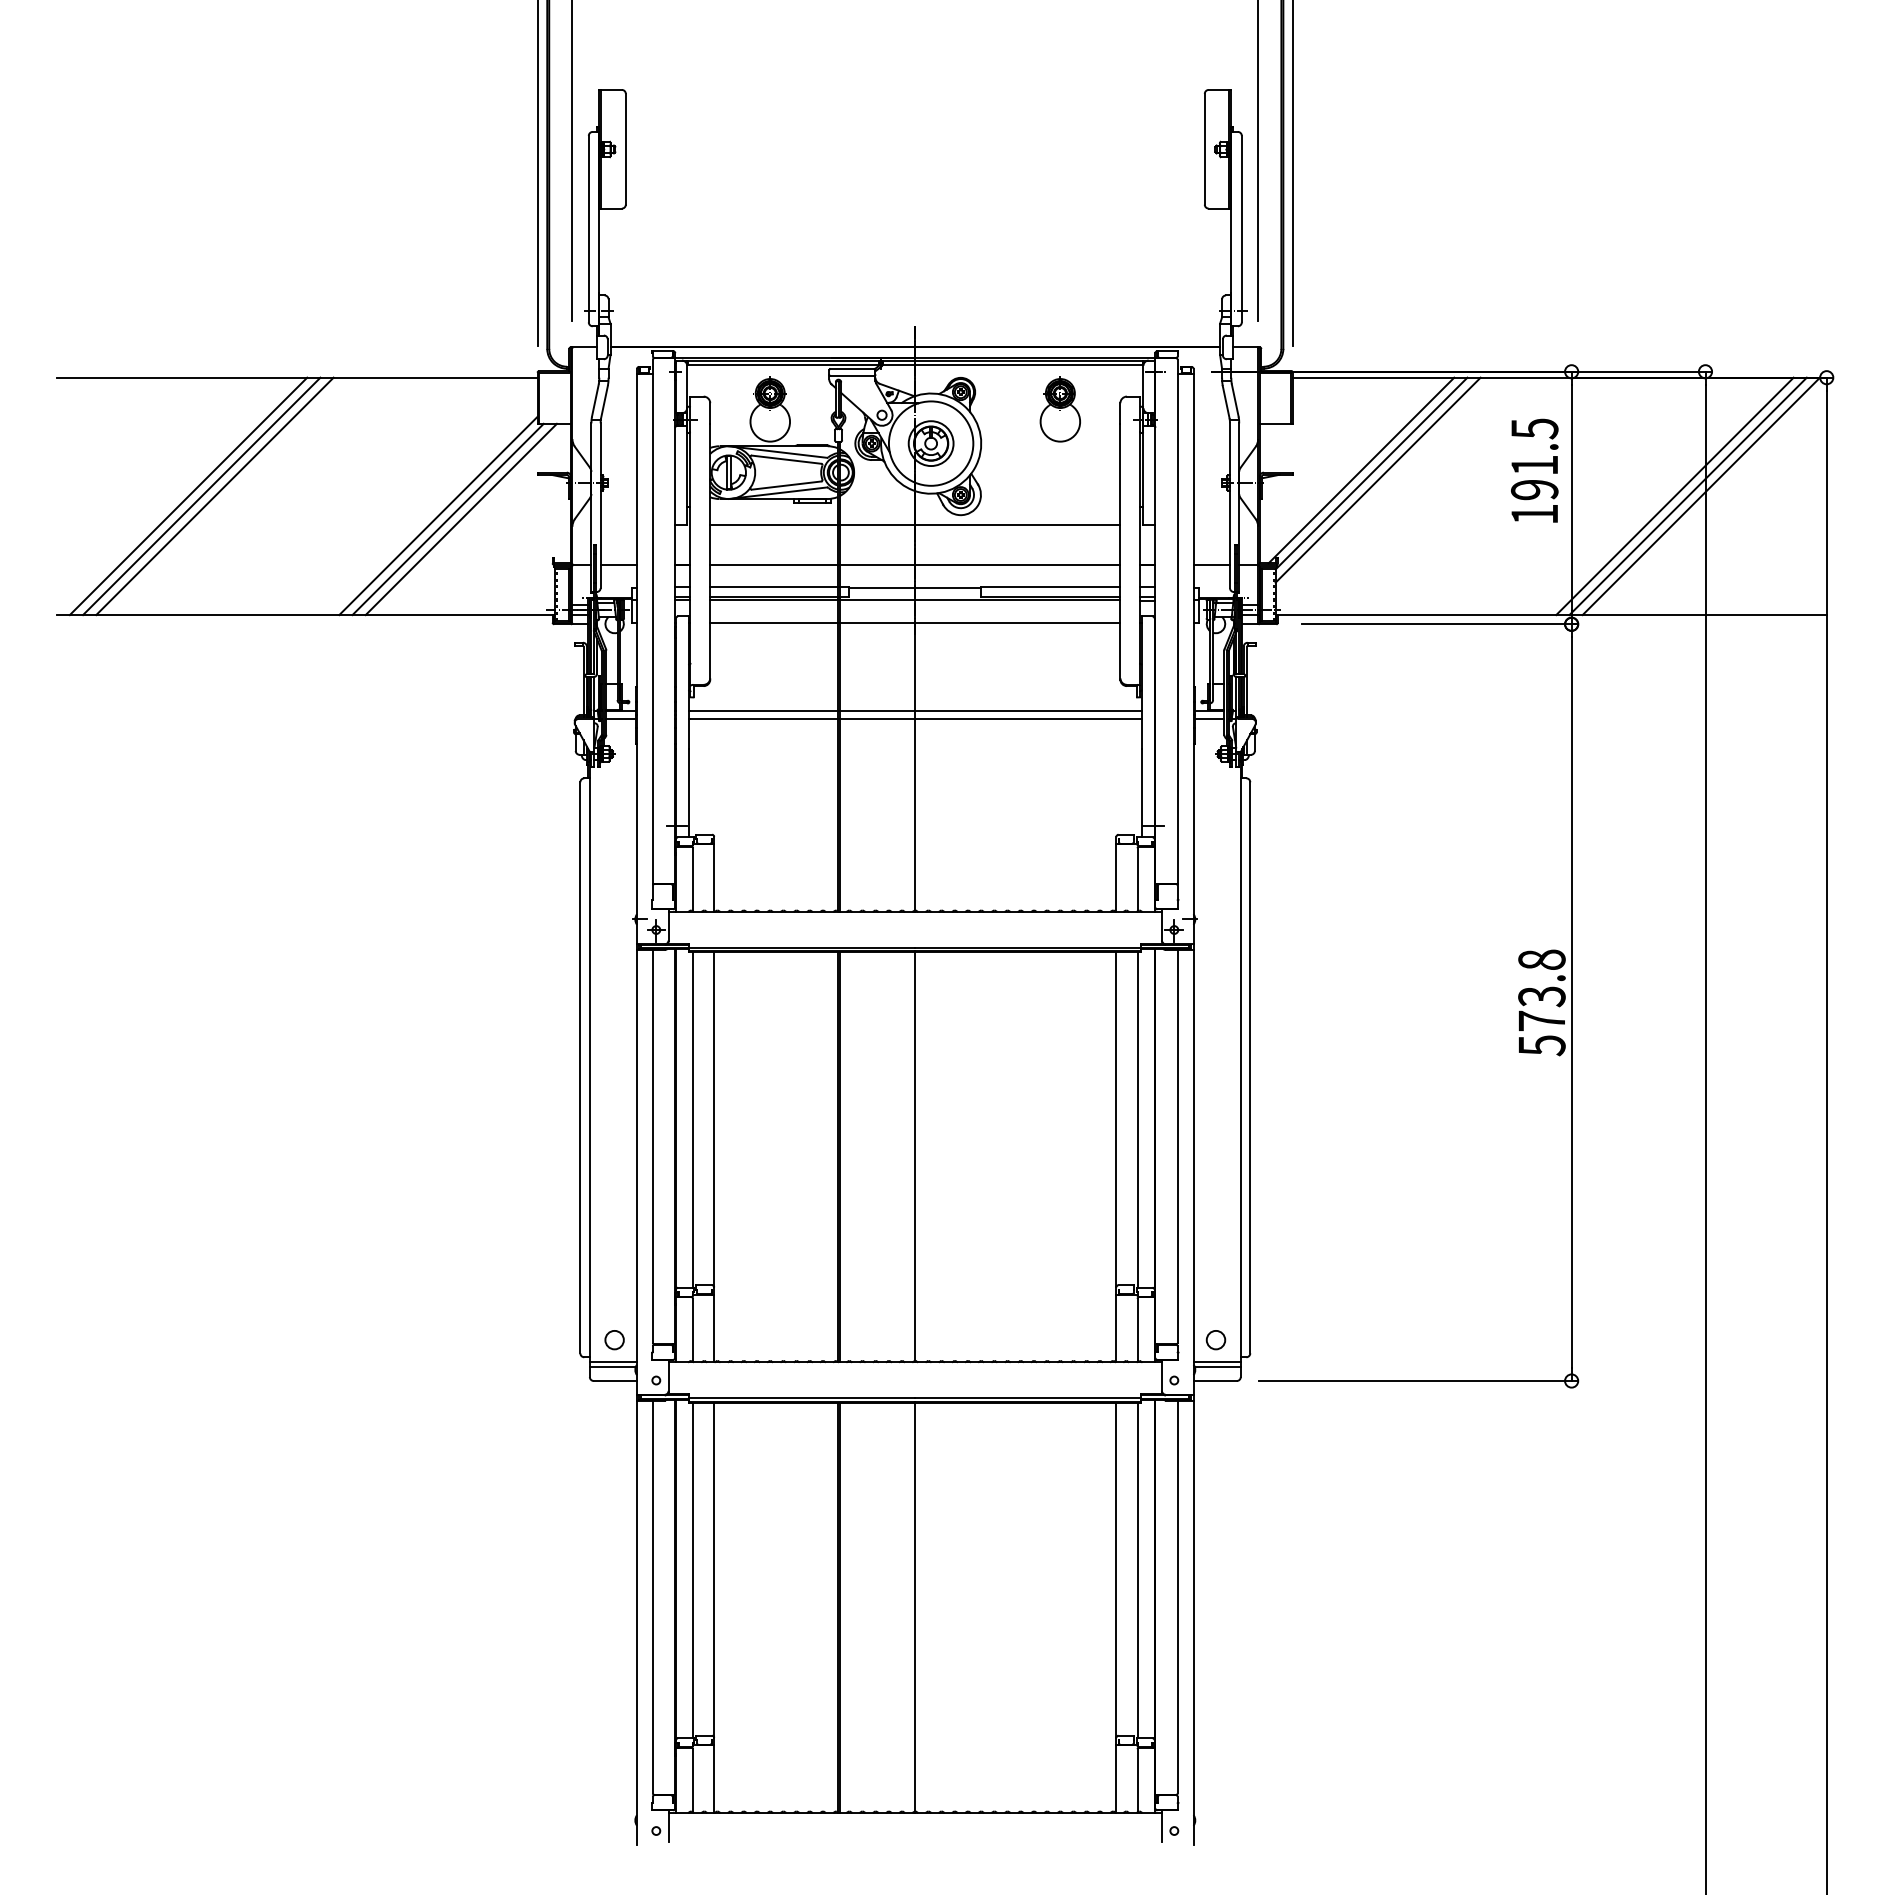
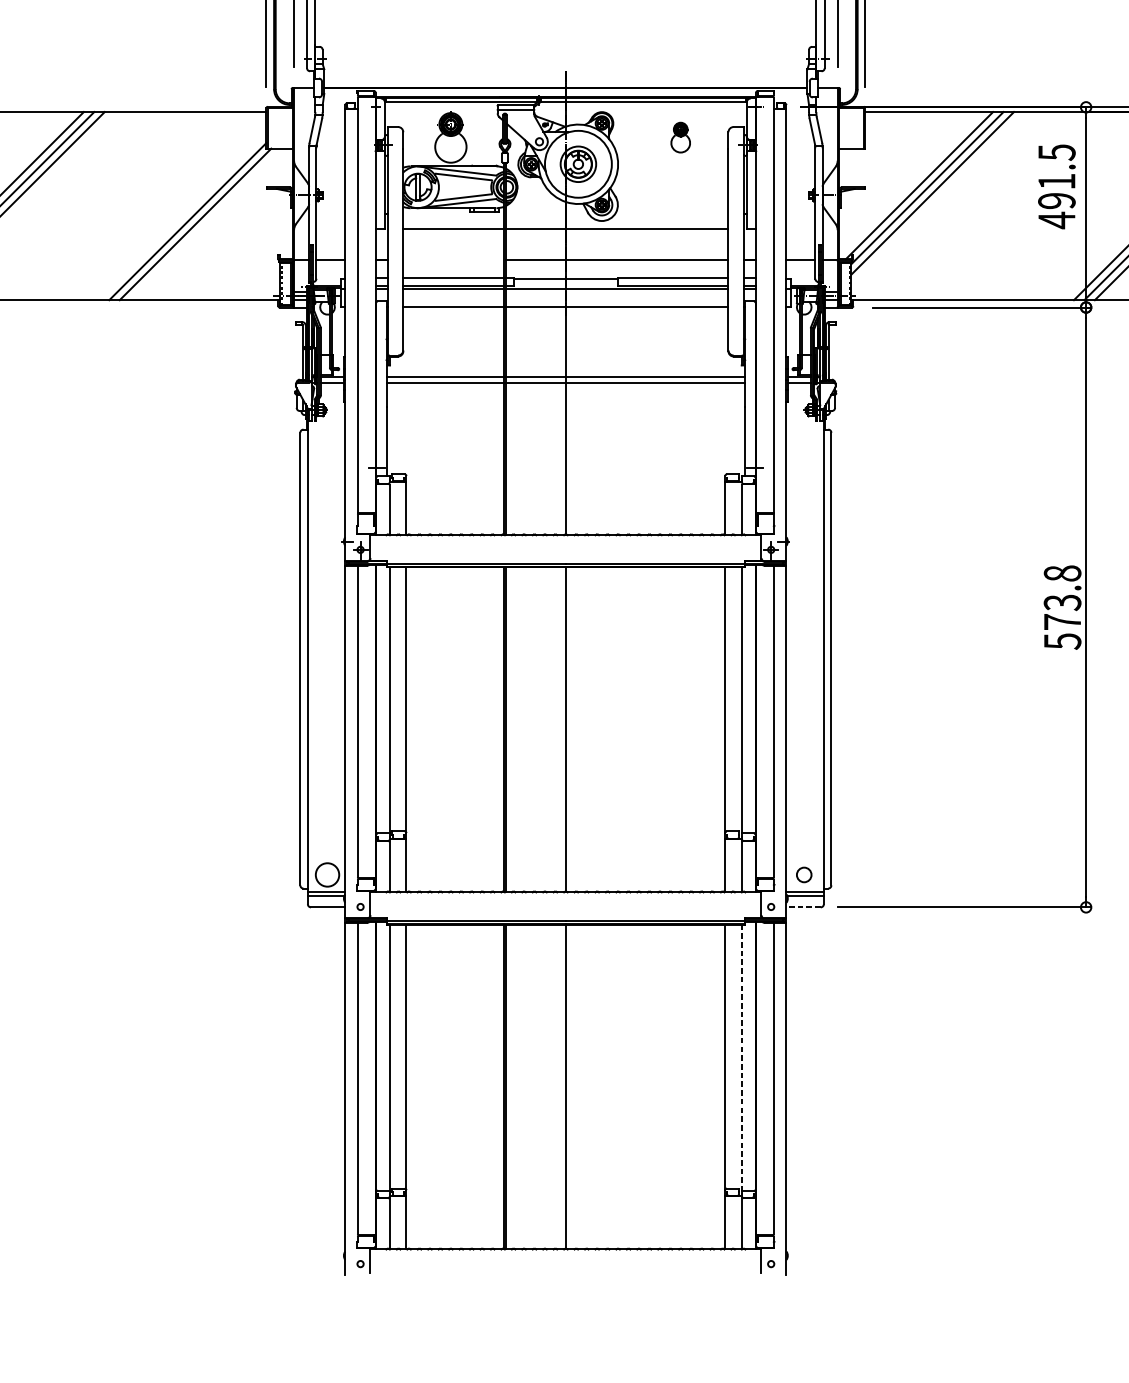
part: (1059, 409) -> (680, 137), size x0.6
text: (1534, 514) -> (1056, 220), 191.5 -> 491.5
line: (460, 519) -> (205, 224), removed
line: (773, 564) -> (453, 260), removed
circle: (614, 1339) -> (327, 874), size x1.6
line: (1215, 1381) -> (803, 907), solid -> dashed
line: (1137, 1570) -> (742, 1057), solid -> dashed

